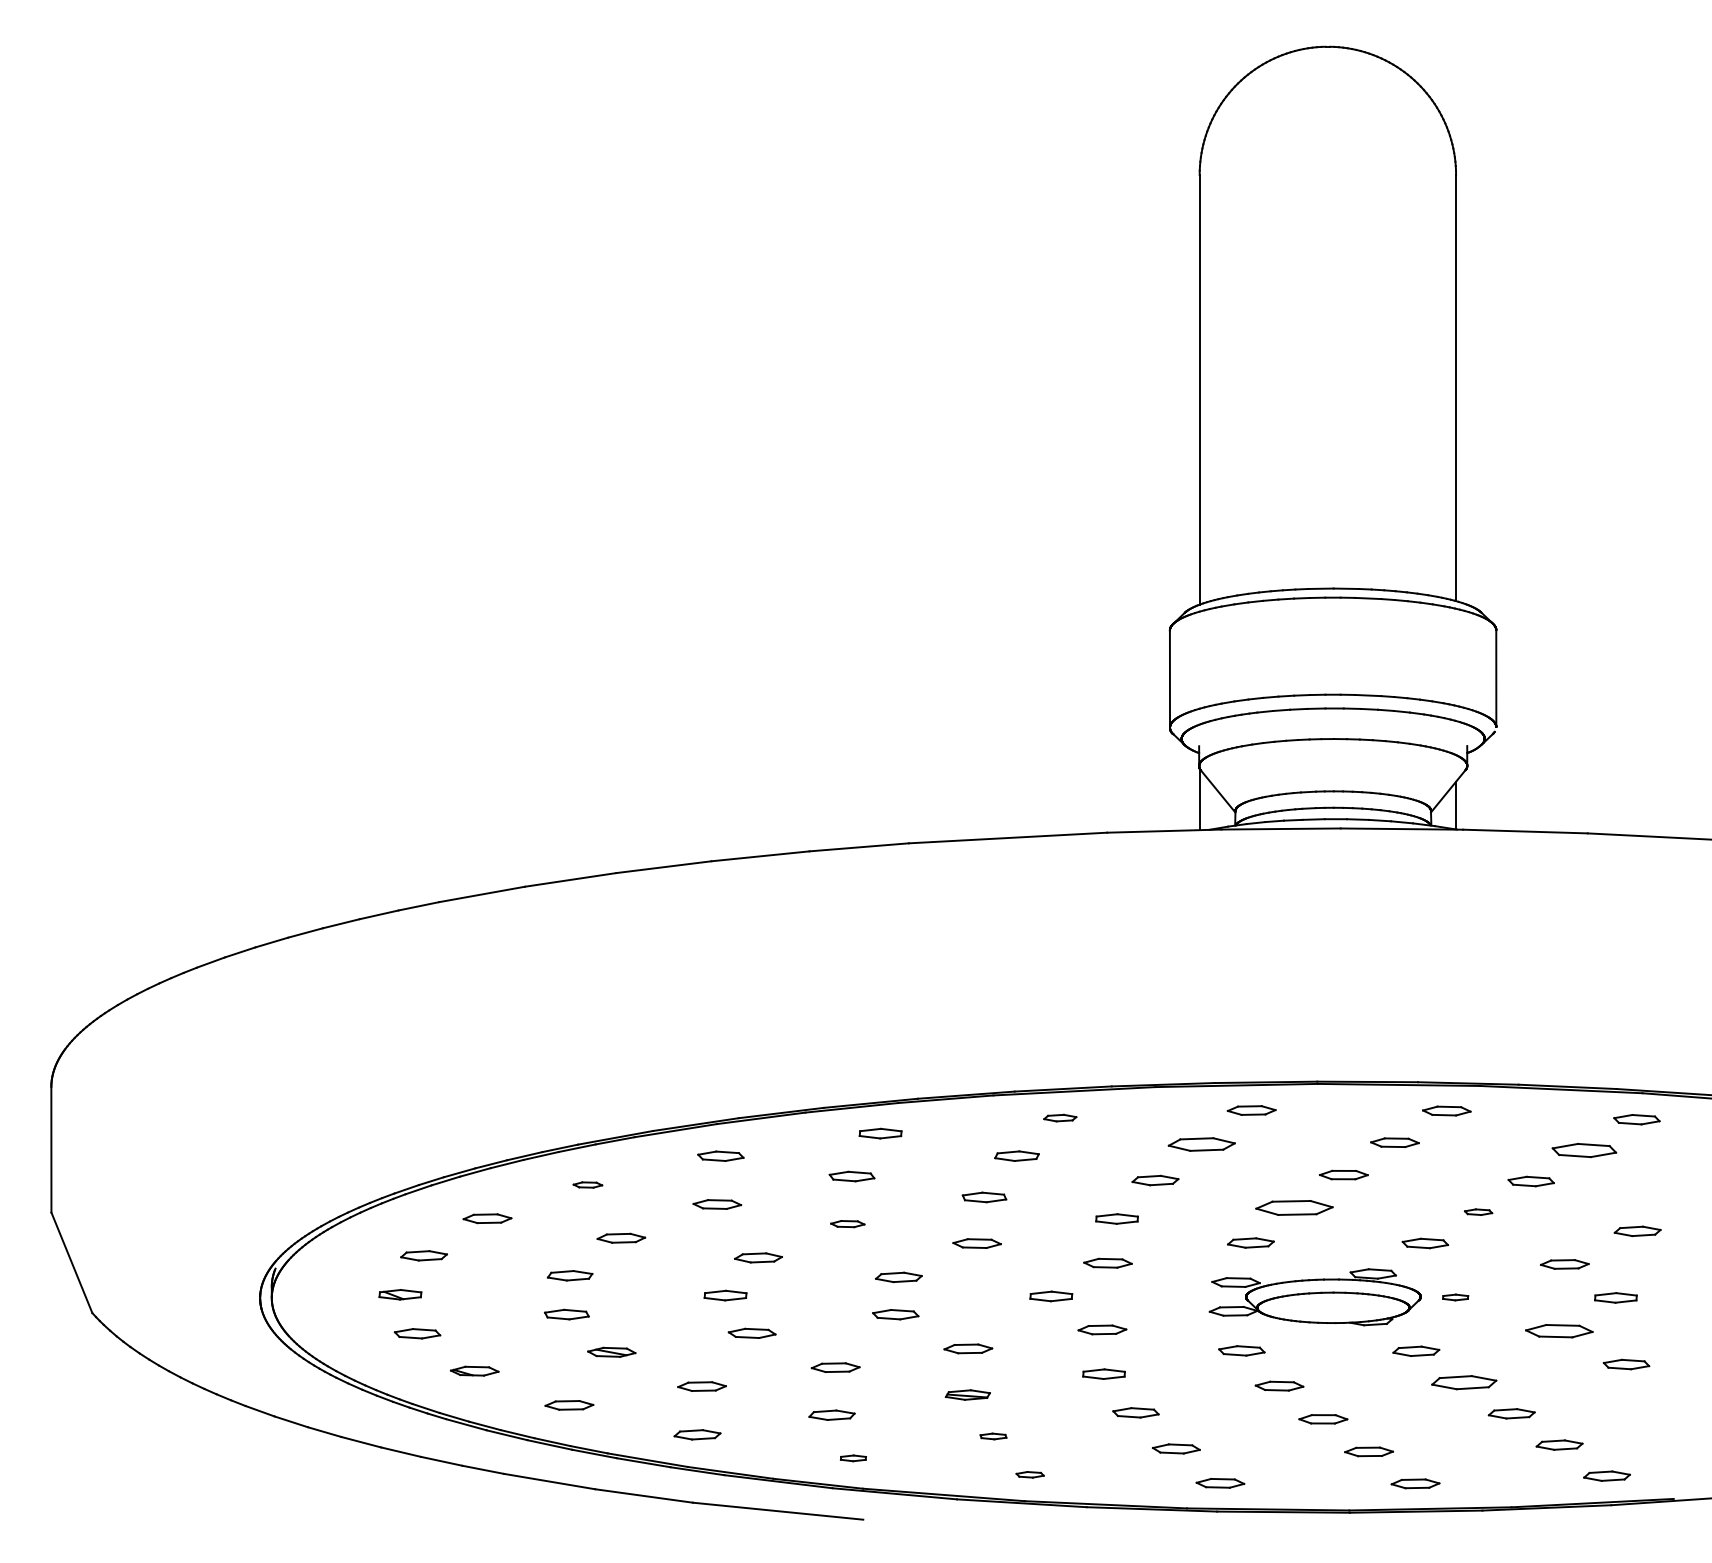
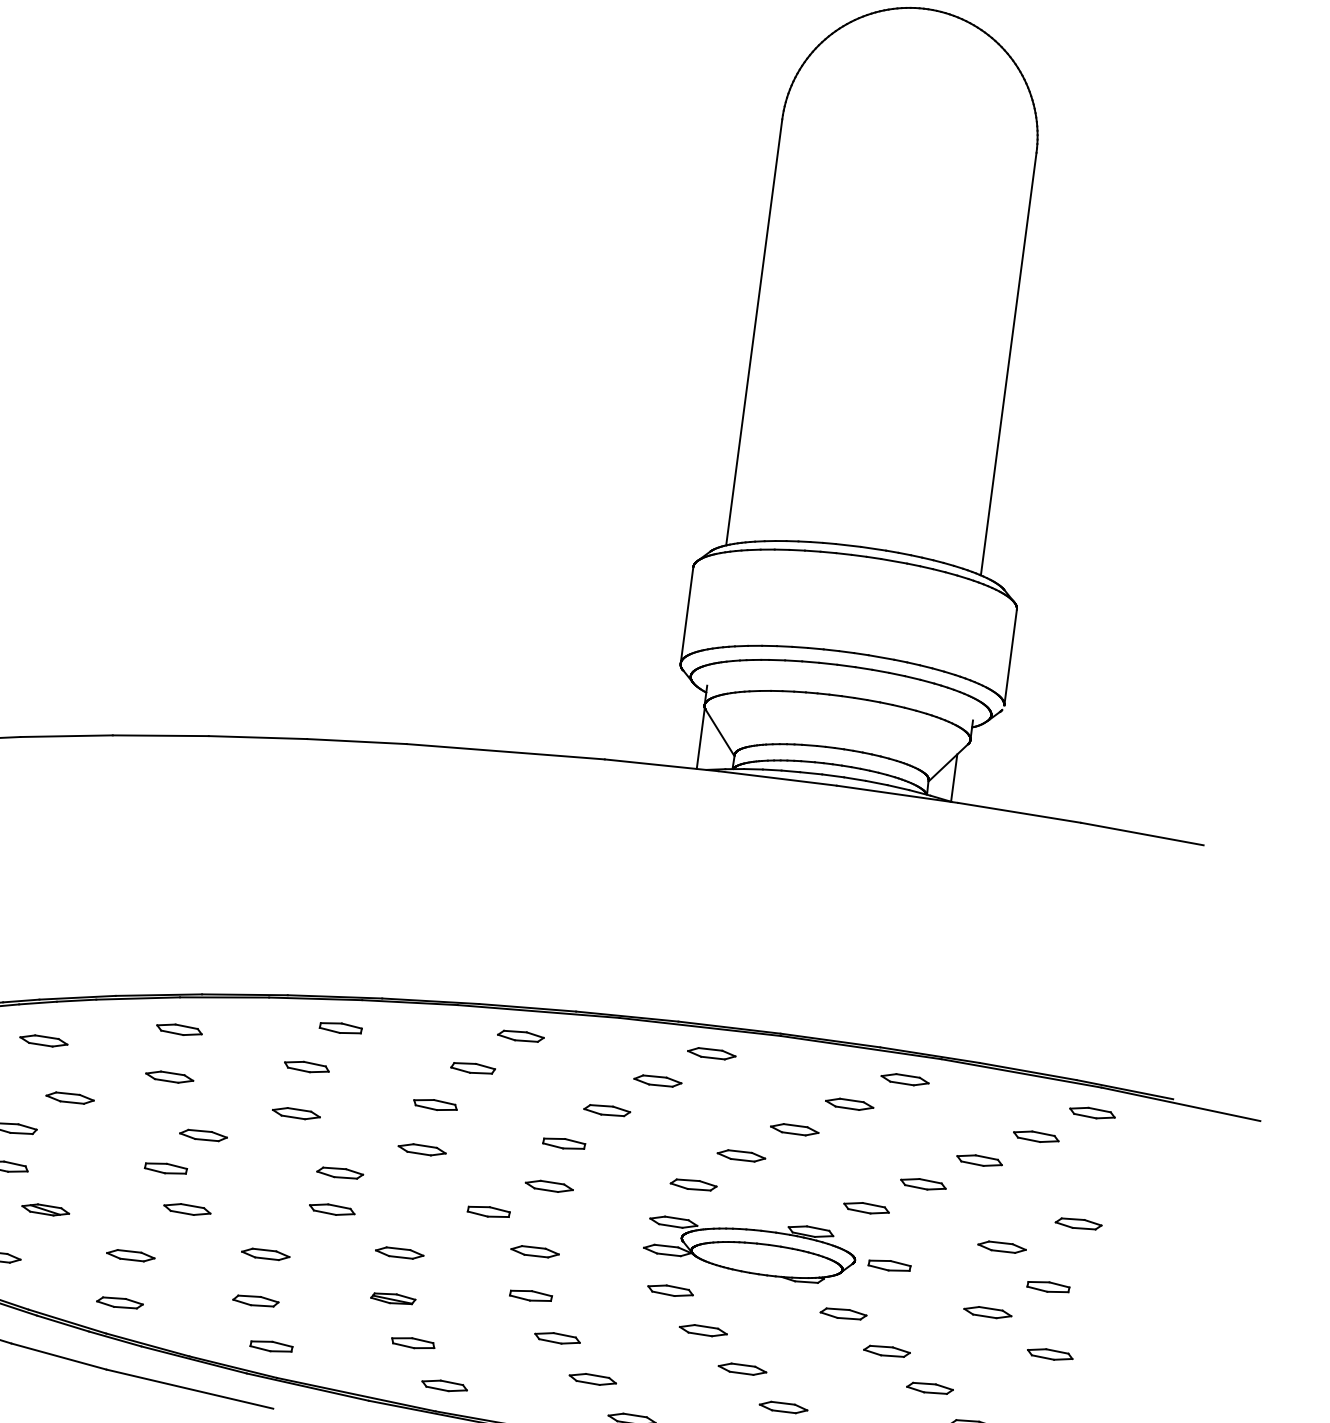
part: (1060, 1117) -> (521, 1035), size x1.43
part: (1201, 1144) -> (657, 1080), size x0.71
part: (1583, 1150) -> (1035, 1136), size x0.71
part: (587, 1184) -> (43, 1040), size x1.67
part: (1294, 1207) -> (741, 1155), size x0.62
part: (1478, 1211) -> (923, 1183), size x1.67
part: (847, 1223) -> (296, 1112), size x1.43
part: (1455, 1297) -> (889, 1265), size x1.67
part: (1558, 1330) -> (987, 1311), size x0.71
part: (1464, 1382) -> (887, 1351), size x0.71
part: (993, 1436) -> (413, 1343), size x1.67
part: (853, 1458) -> (271, 1346), size x1.67
part: (1029, 1474) -> (443, 1385), size x1.67

